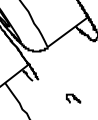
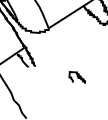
part: (73, 98) -> (77, 77), moved

